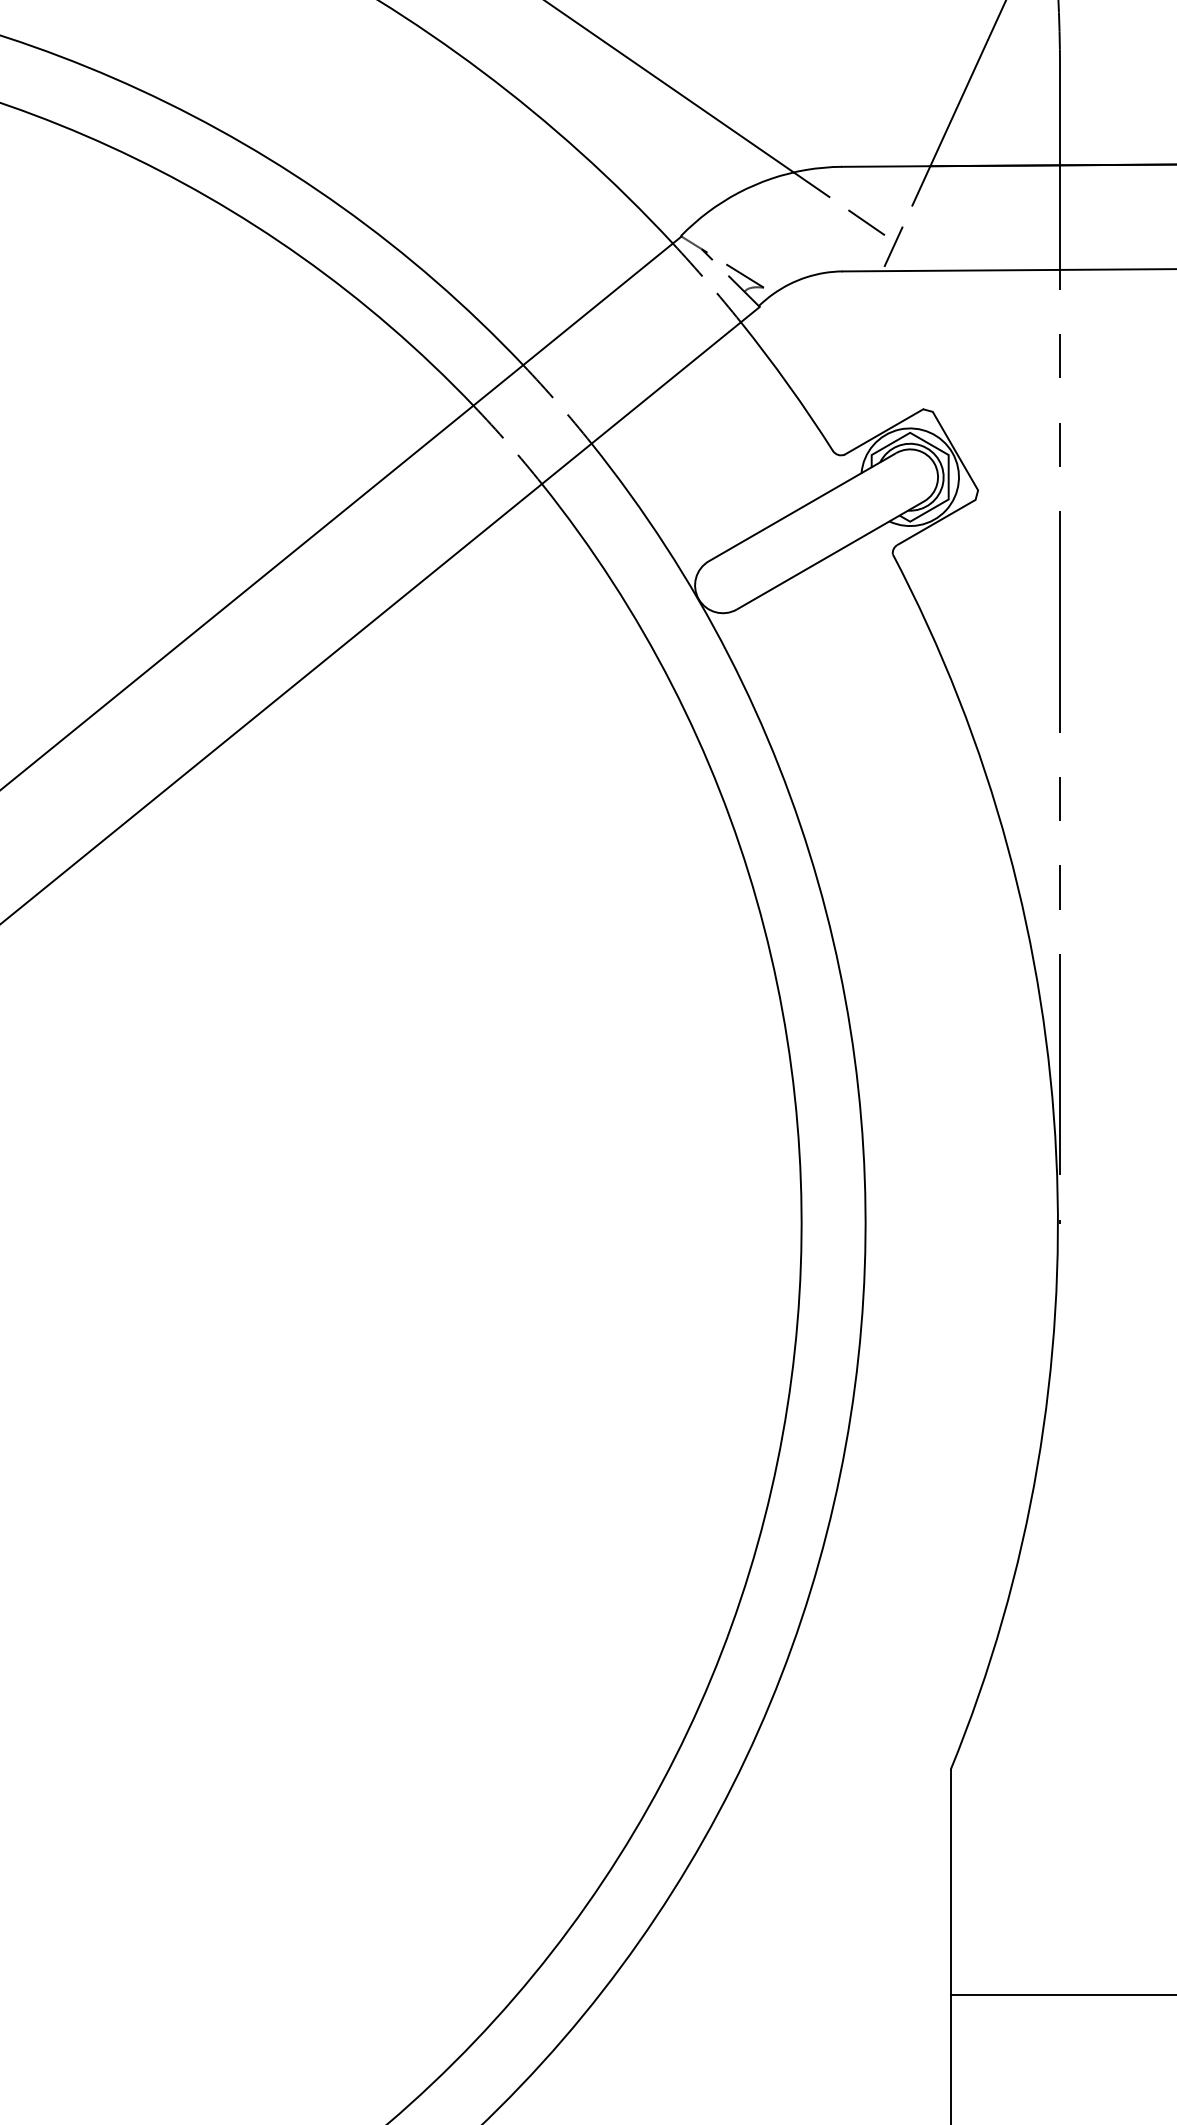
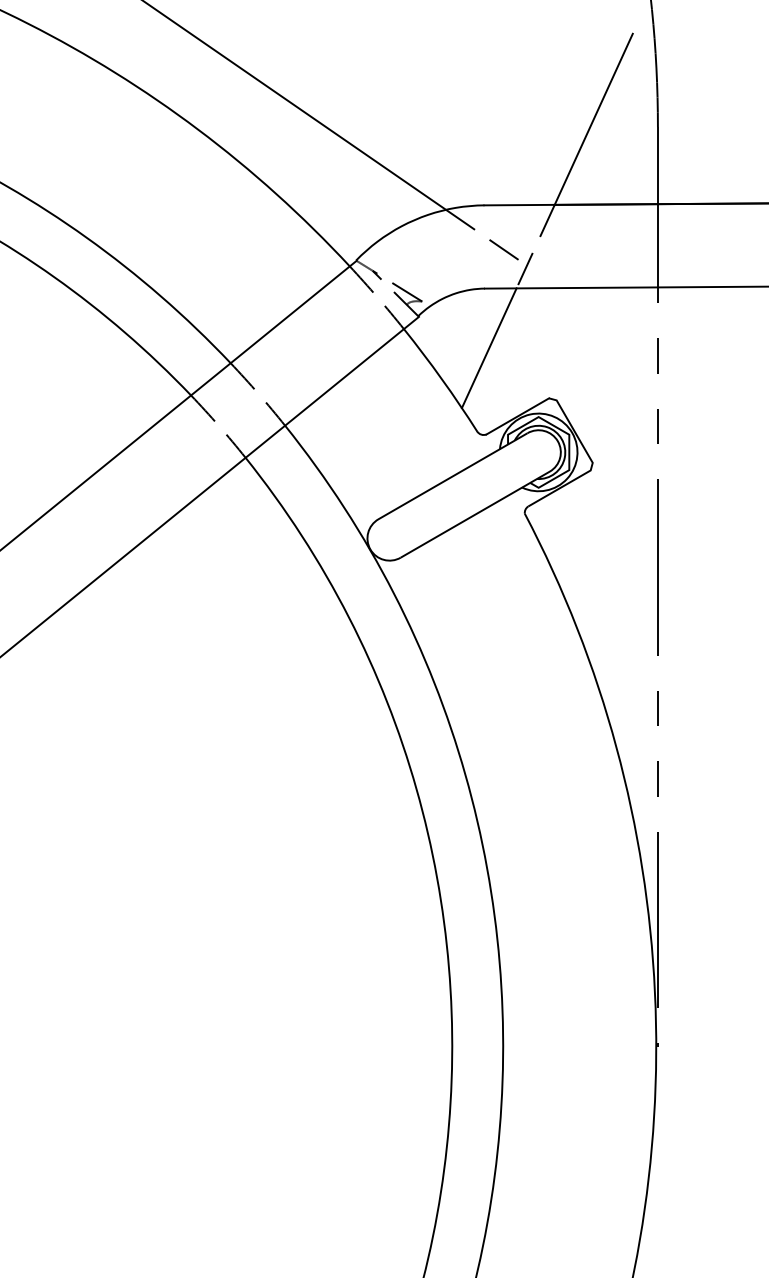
line: (847, 346) -> (488, 348), added

